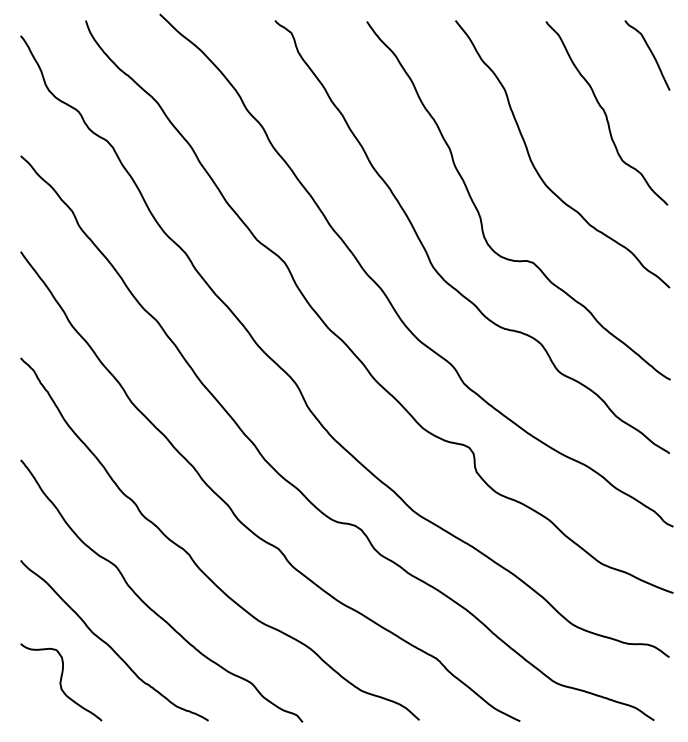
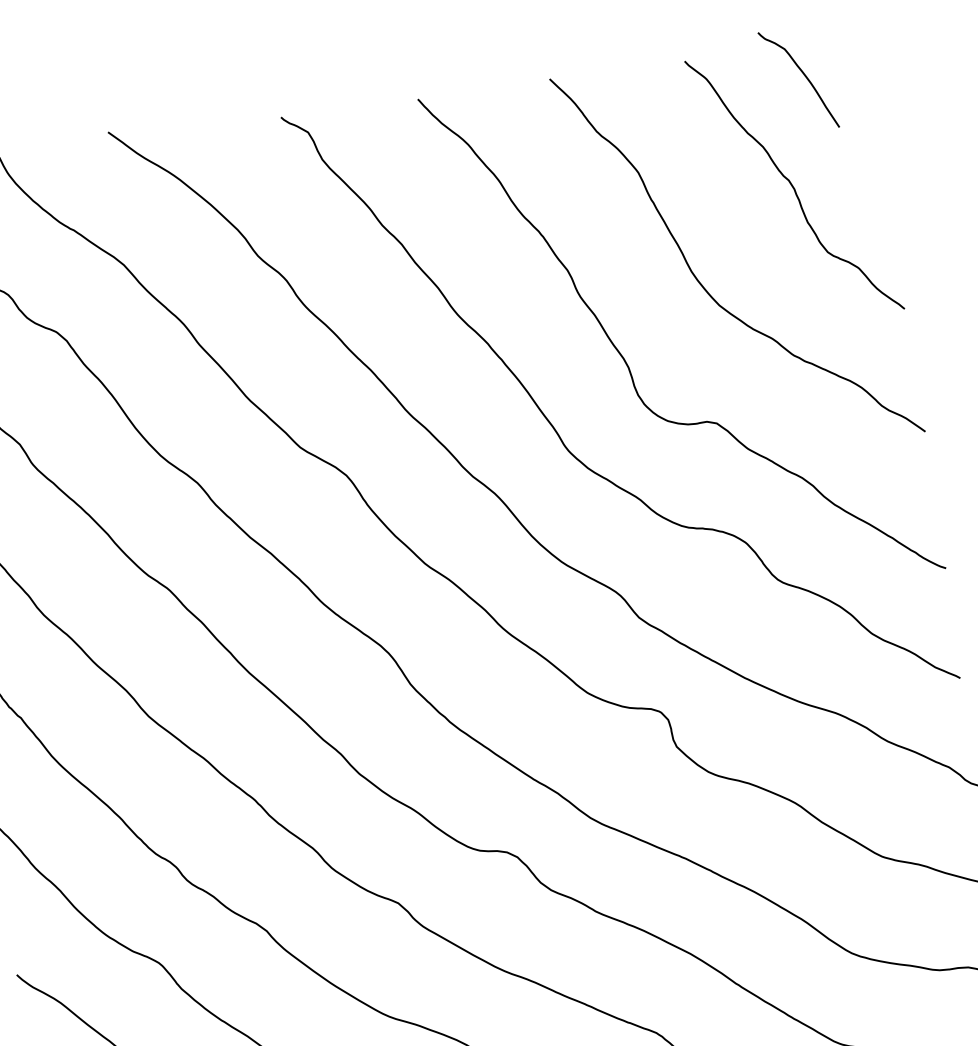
curve: (651, 54) -> (804, 77), moved

